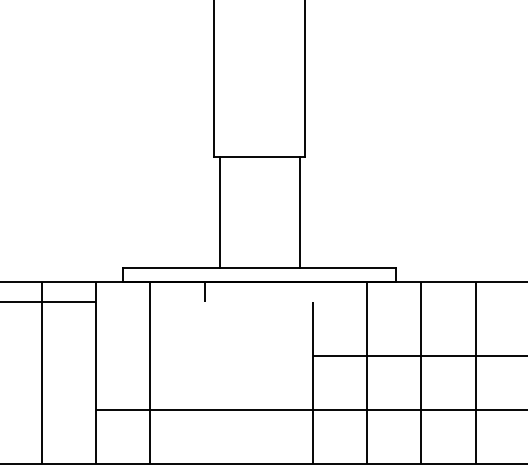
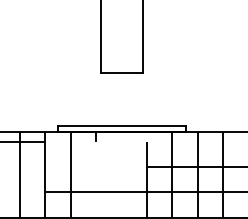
line: (220, 212) -> (103, 99), removed
line: (299, 212) -> (140, 99), removed

